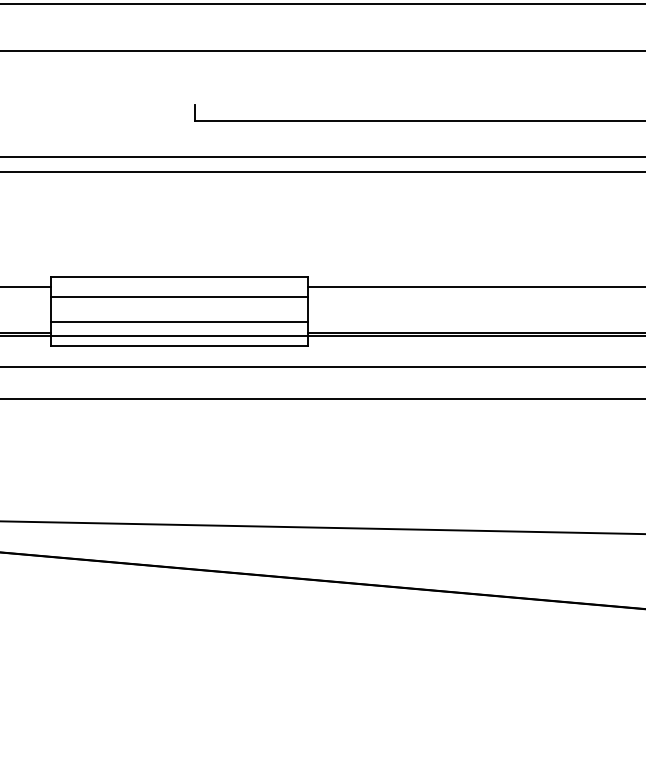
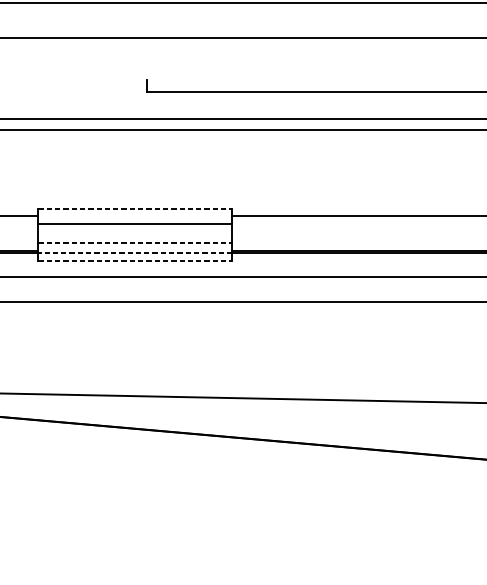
line: (179, 277) -> (135, 209), solid -> dashed
line: (179, 322) -> (135, 243), solid -> dashed
line: (179, 335) -> (135, 253), solid -> dashed
line: (179, 346) -> (135, 261), solid -> dashed

